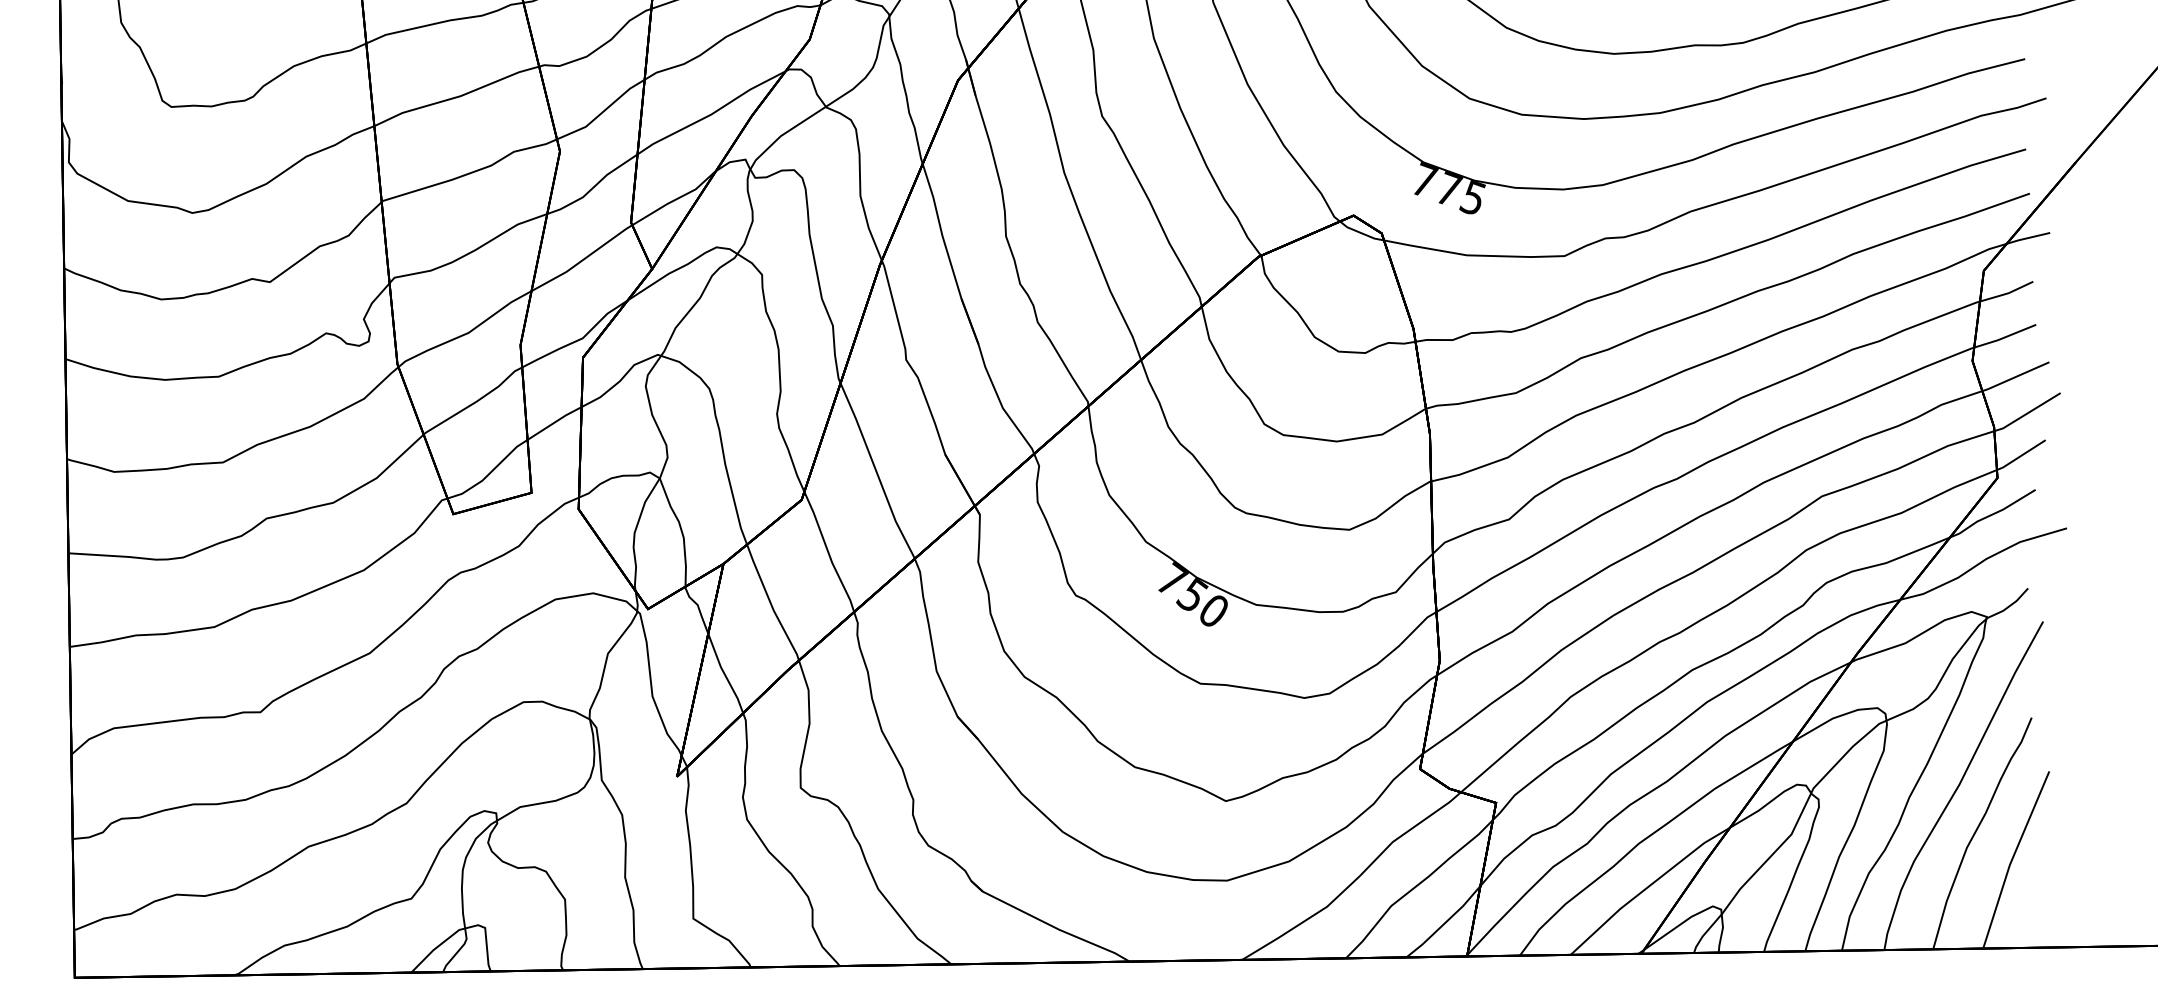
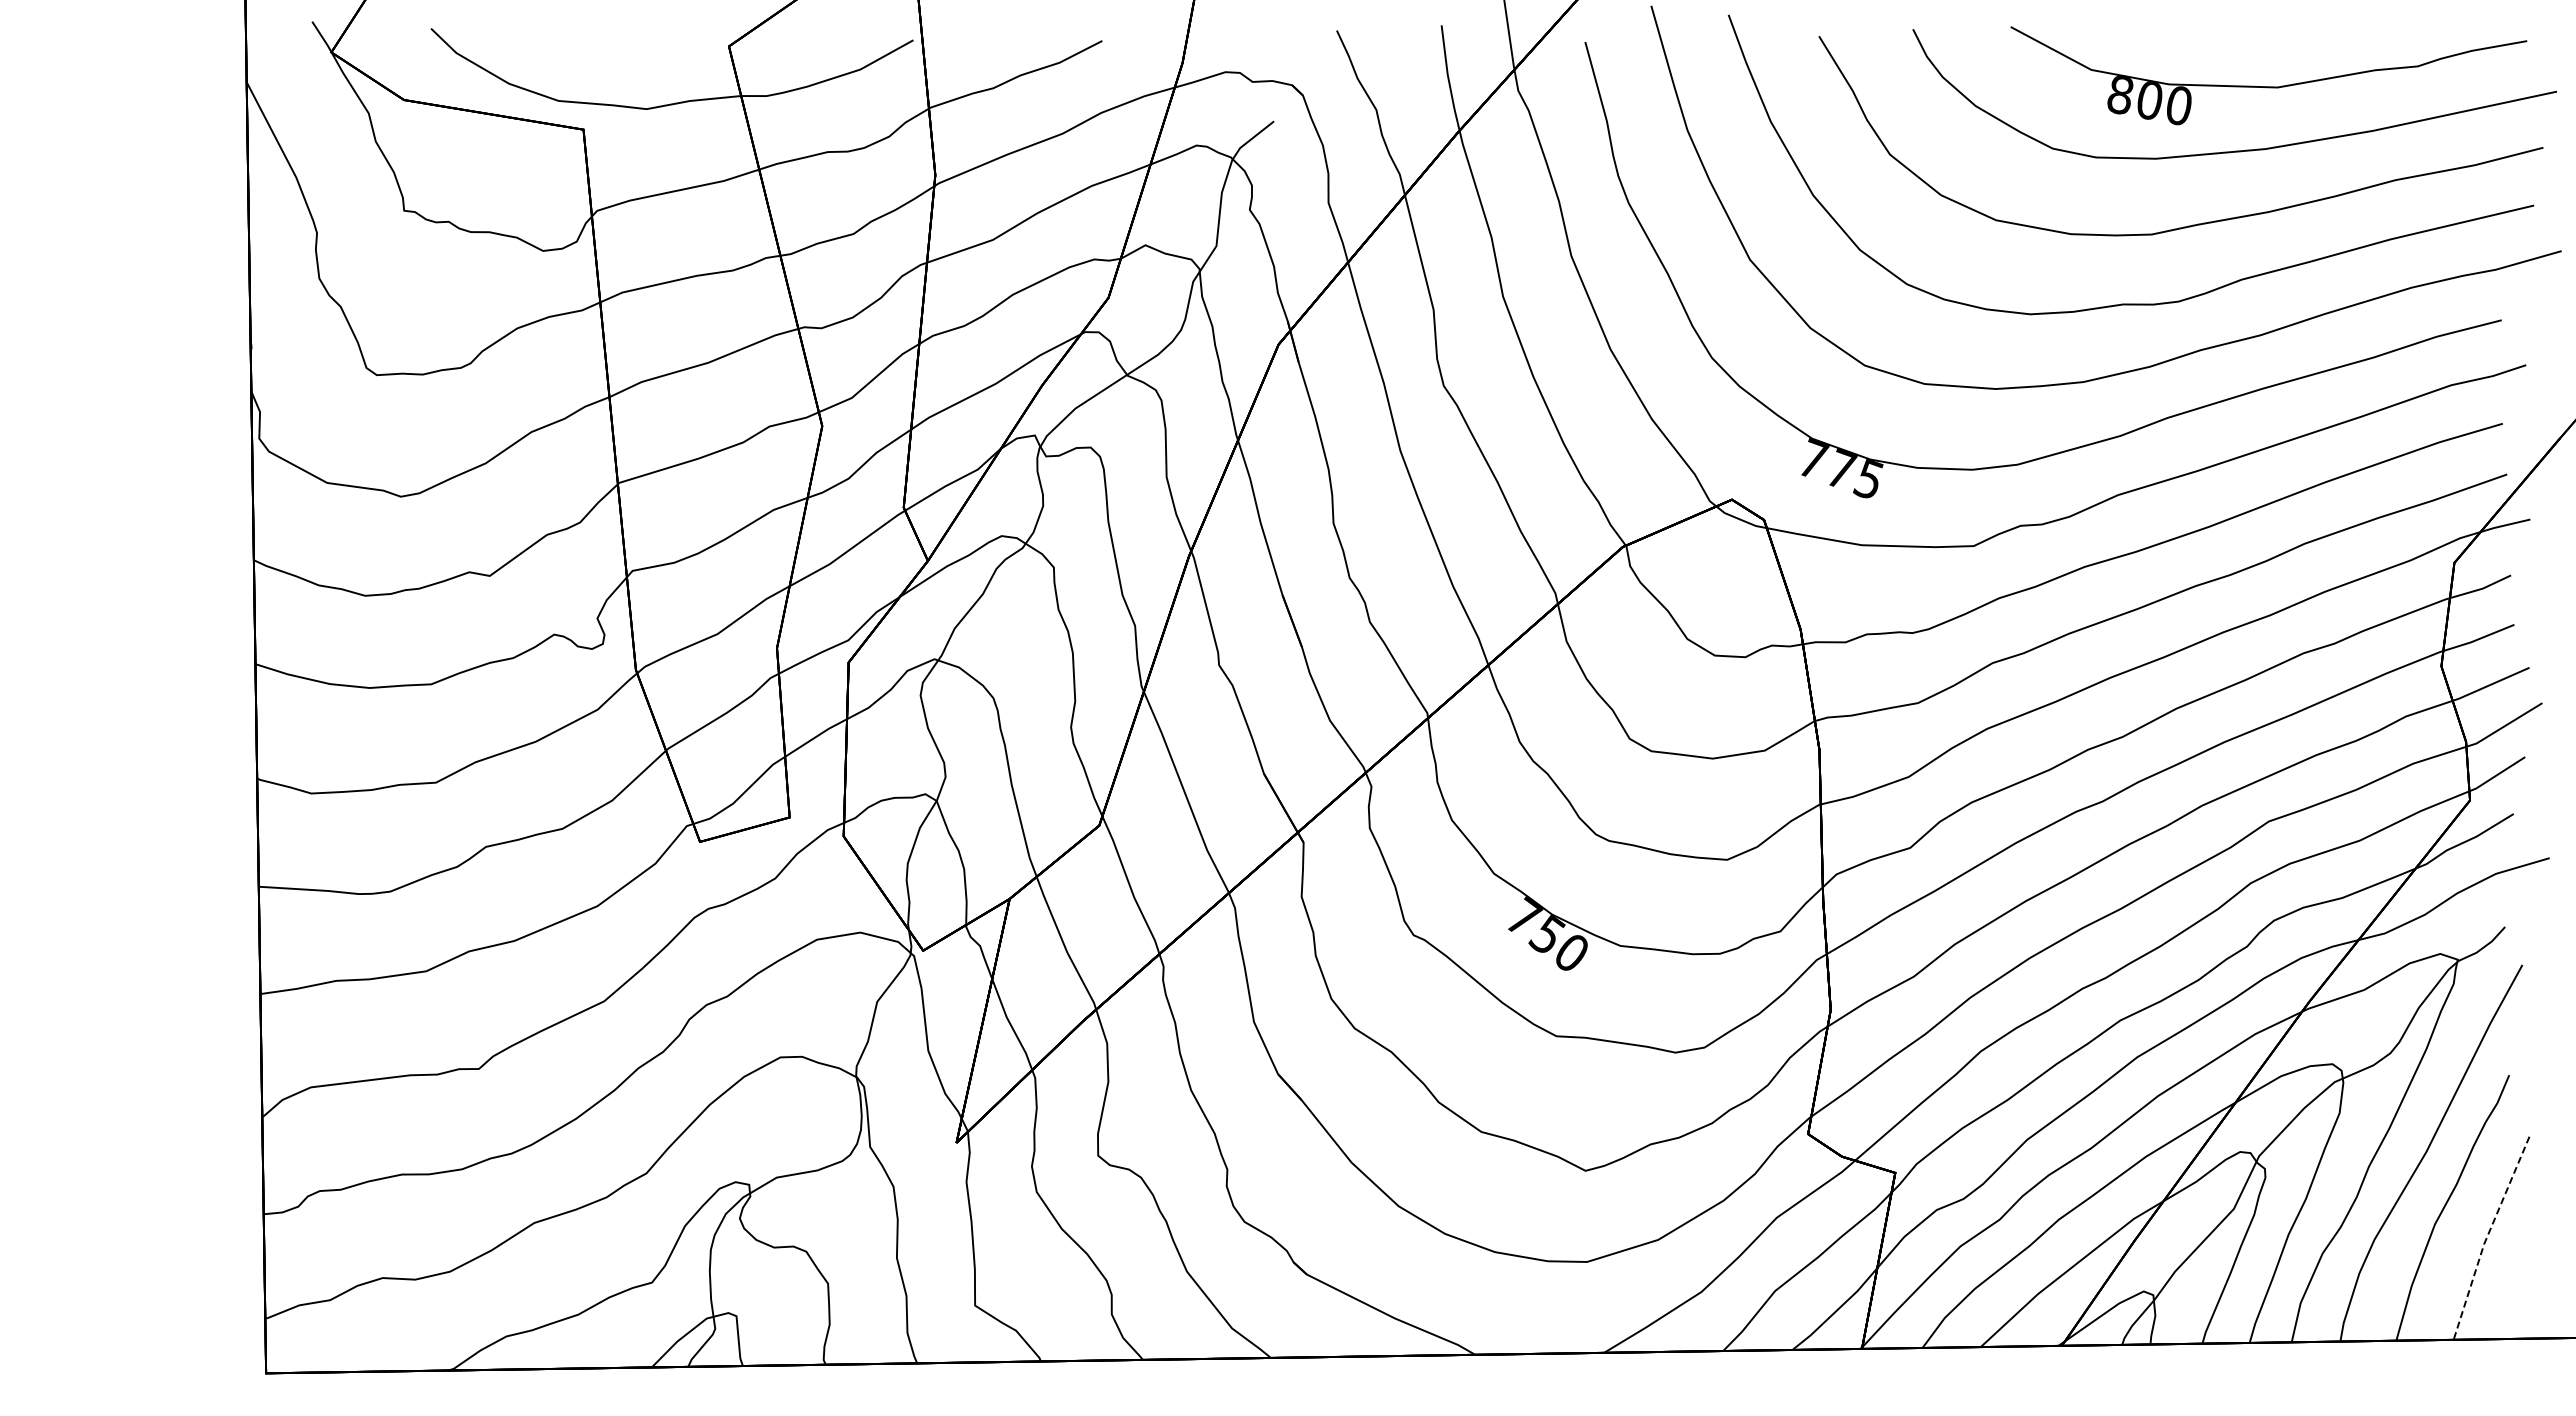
line: (2011, 859) -> (2486, 1237), solid -> dashed

